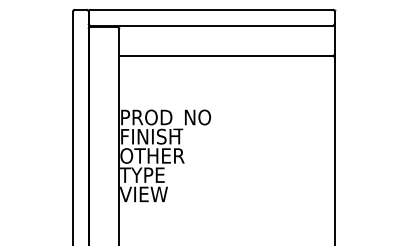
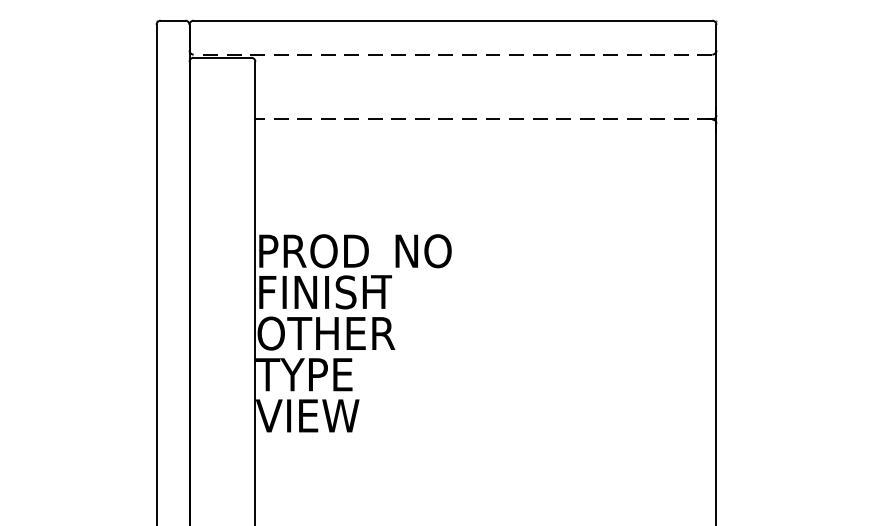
line: (211, 25) -> (452, 54), solid -> dashed
line: (226, 55) -> (484, 118), solid -> dashed

